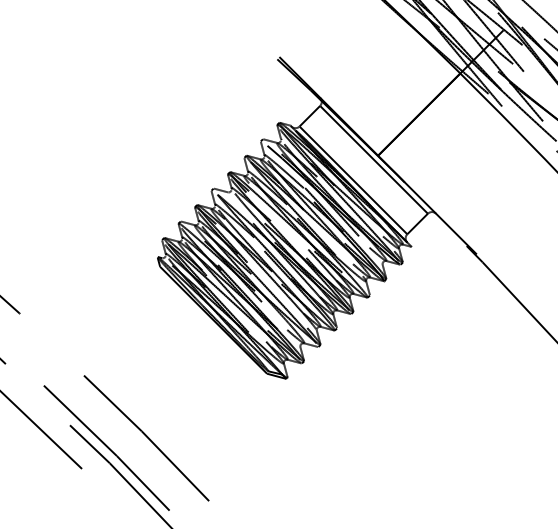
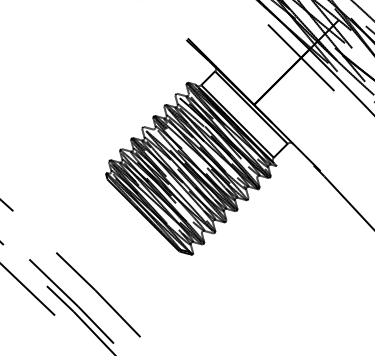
line: (448, 85) -> (301, 57), added

